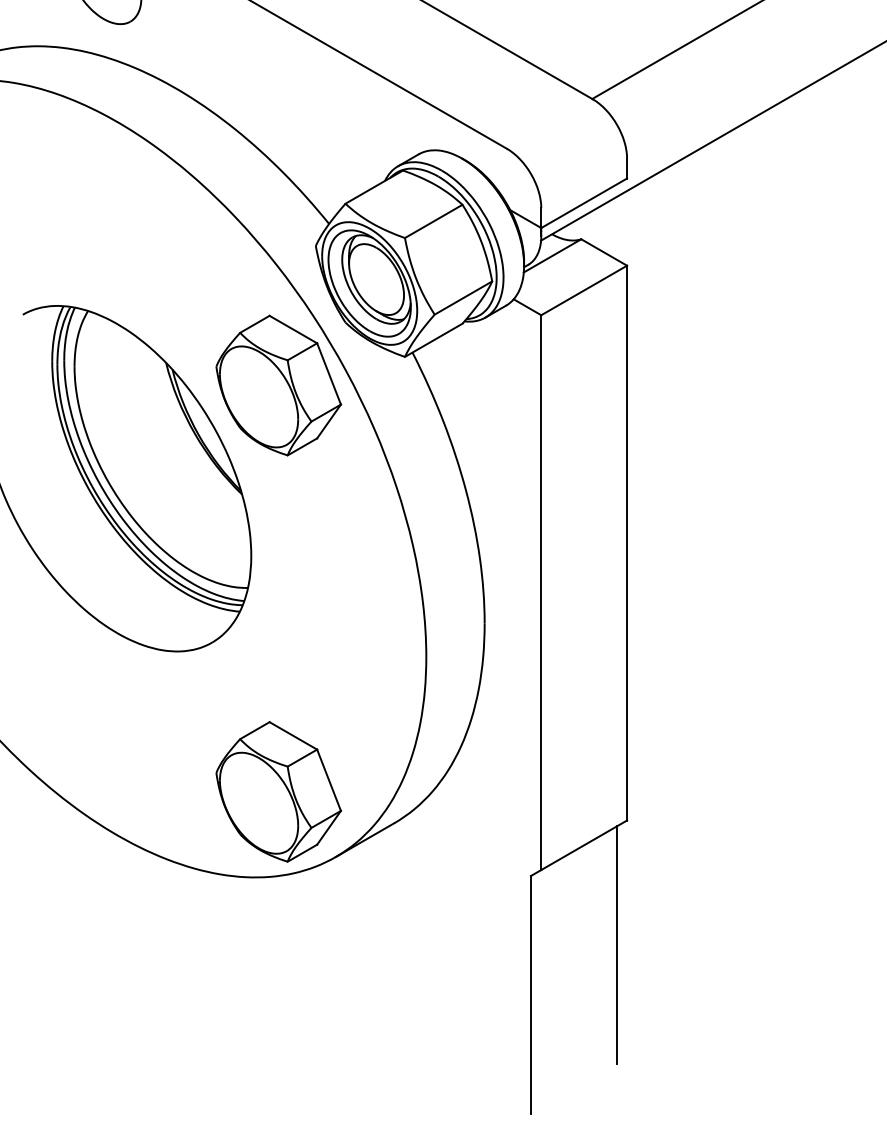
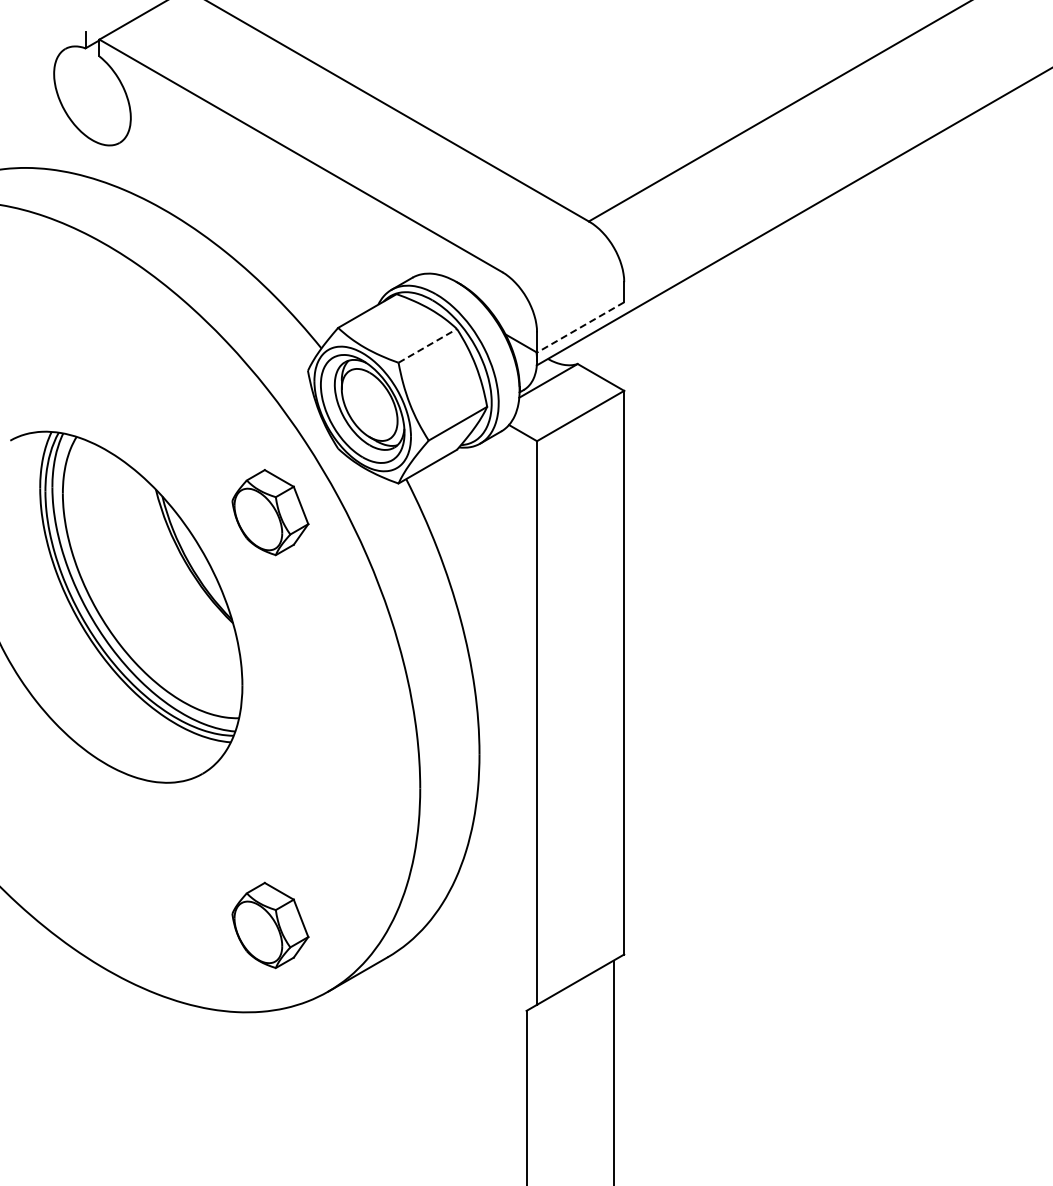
line: (584, 203) -> (580, 327), solid -> dashed
line: (433, 221) -> (427, 345), solid -> dashed
part: (278, 385) -> (270, 512), size x0.6
part: (278, 791) -> (270, 925), size x0.6

